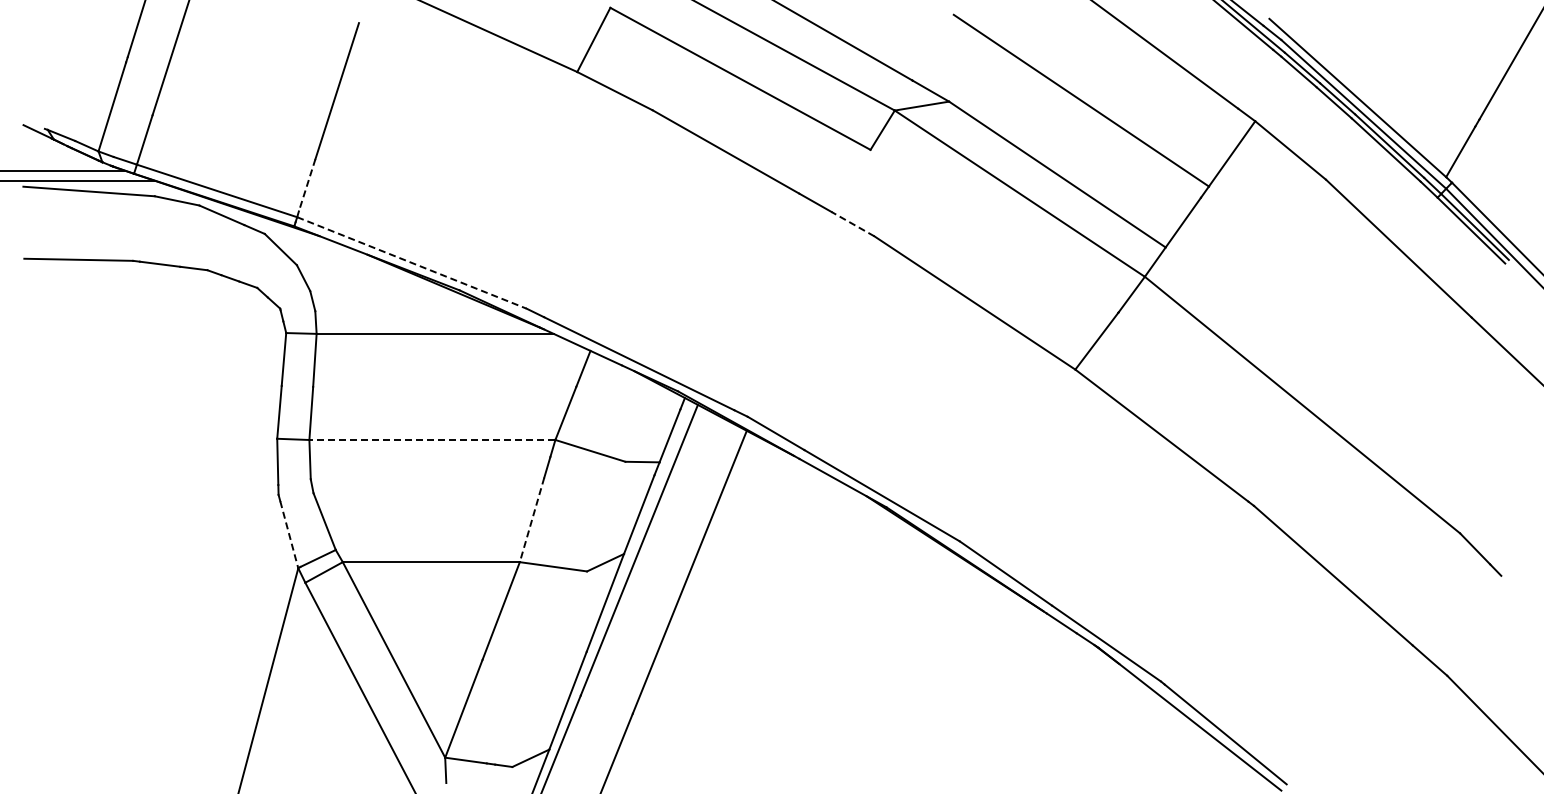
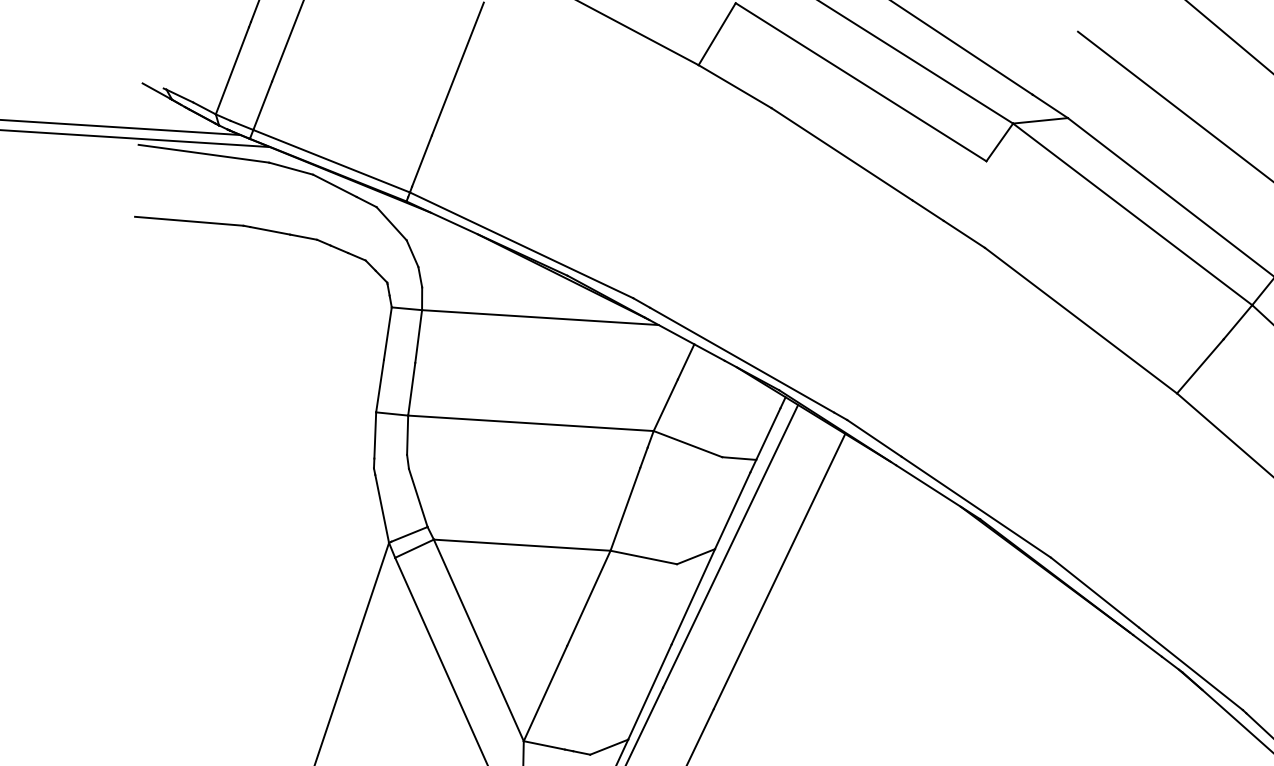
line: (307, 185) -> (422, 161), dashed -> solid
line: (853, 224) -> (964, 234), dashed -> solid
line: (411, 262) -> (521, 244), dashed -> solid
line: (431, 439) -> (530, 422), dashed -> solid
line: (532, 519) -> (625, 508), dashed -> solid
line: (289, 534) -> (382, 508), dashed -> solid

